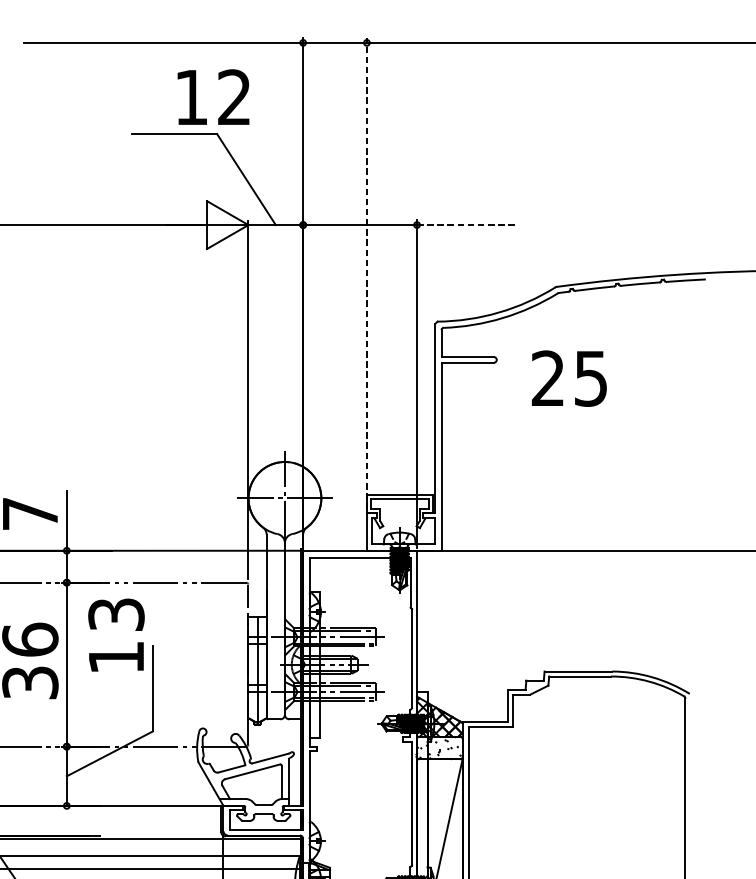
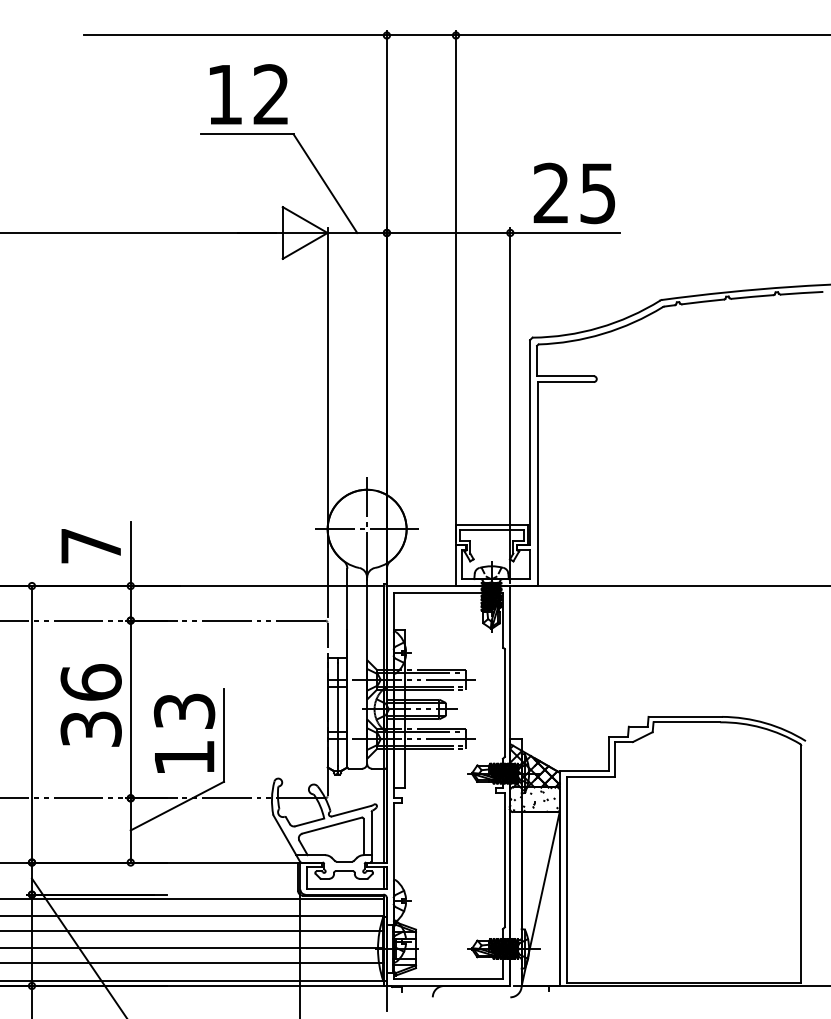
text: (213, 97) -> (248, 94), moved
line: (467, 224) -> (565, 232), dashed -> solid
line: (367, 274) -> (456, 286), dashed -> solid
text: (568, 378) -> (573, 193), moved
text: (116, 634) -> (184, 732), moved

